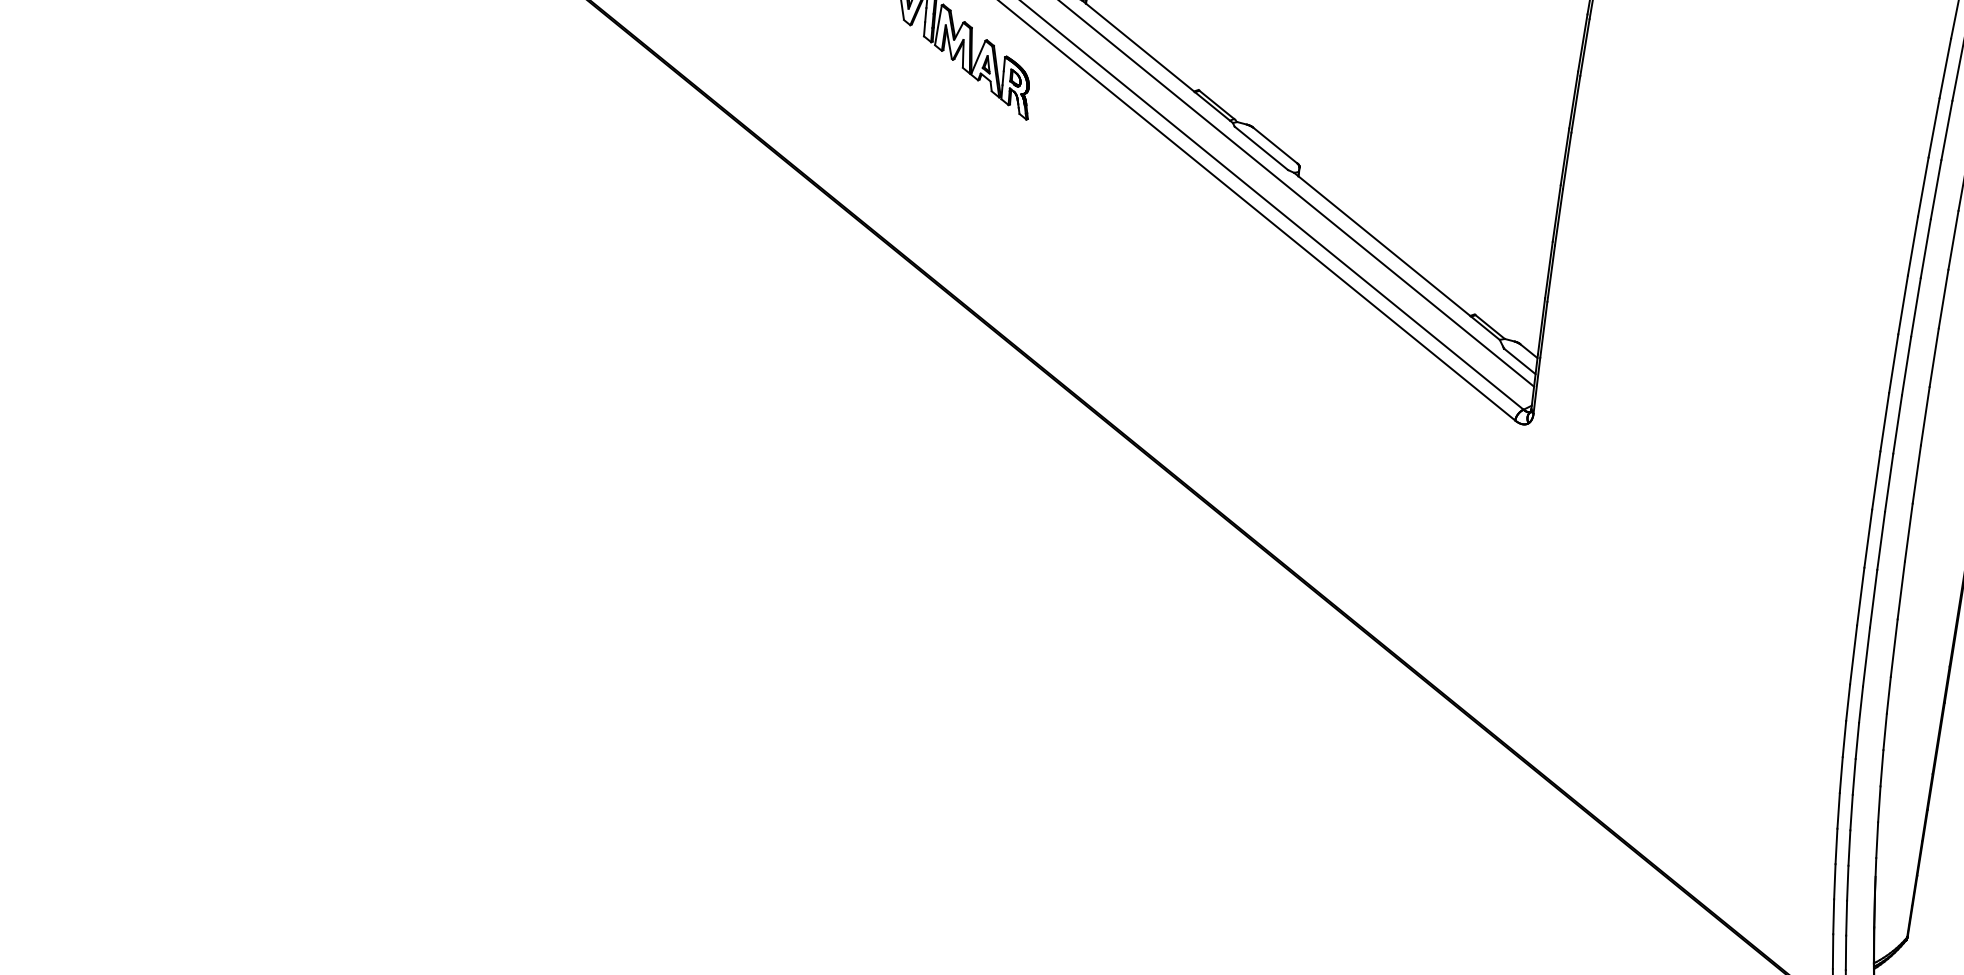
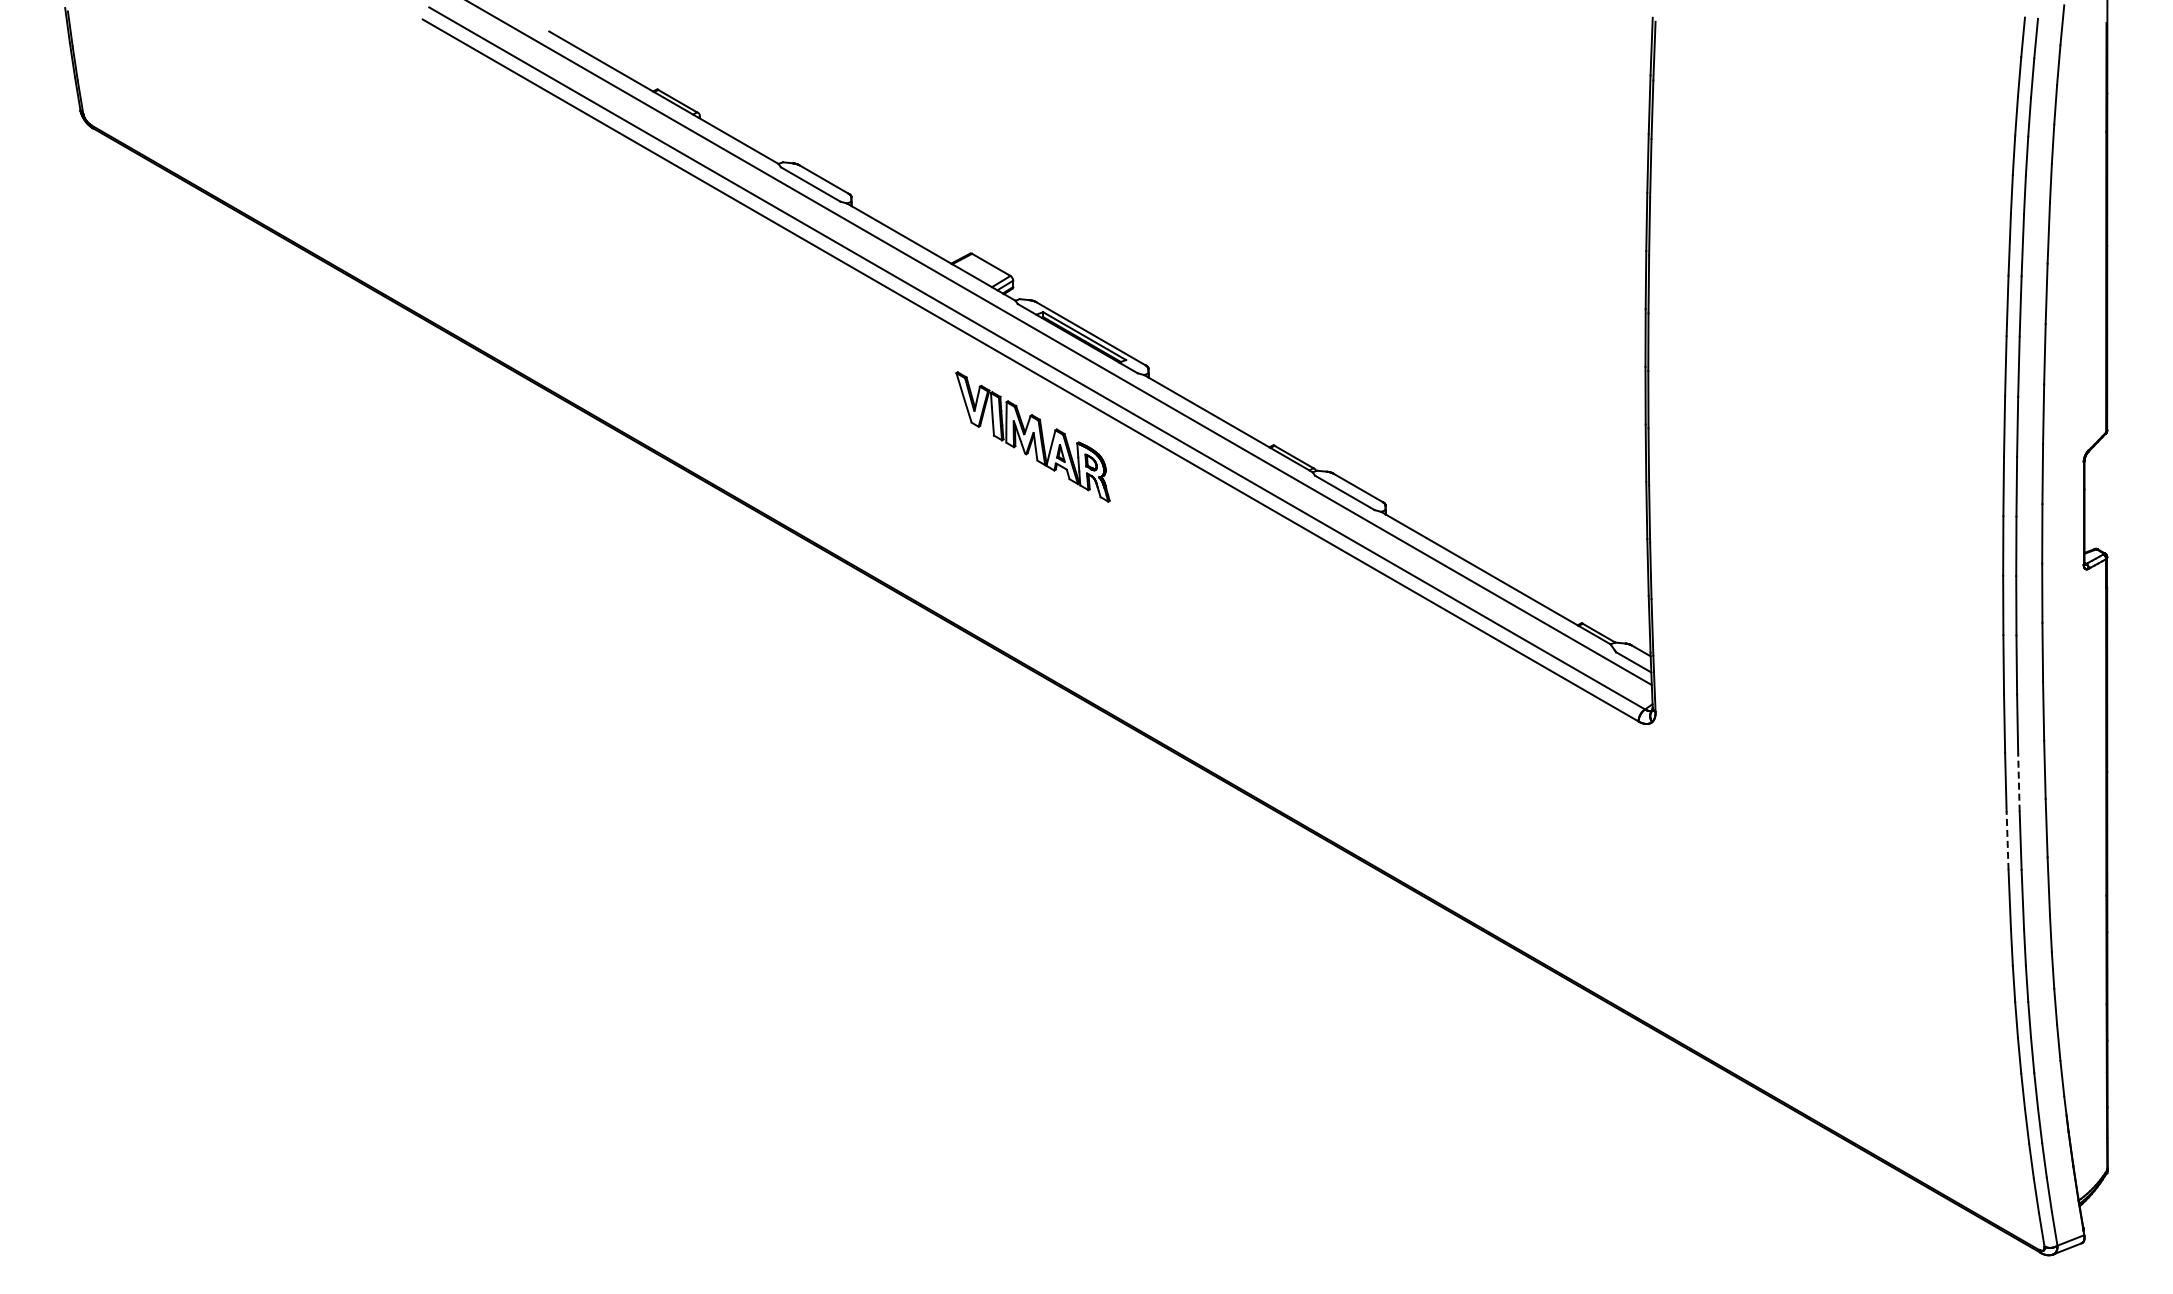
line: (1880, 539) -> (2018, 781), solid -> dashed
line: (1860, 596) -> (2007, 840), solid -> dashed

